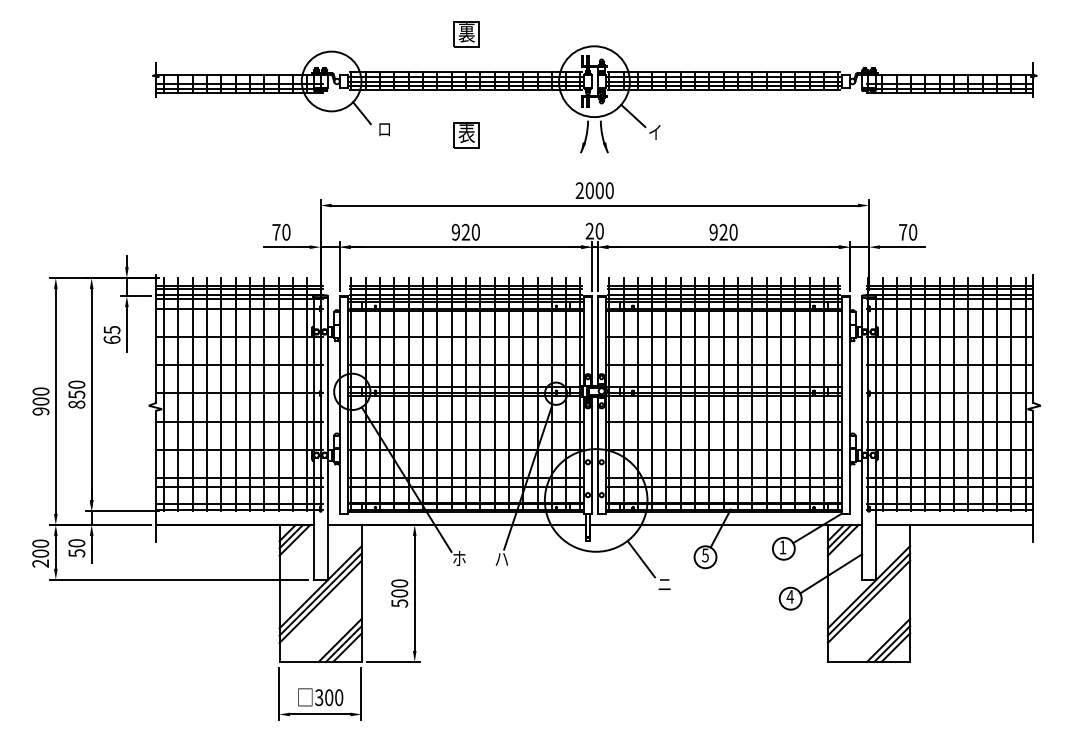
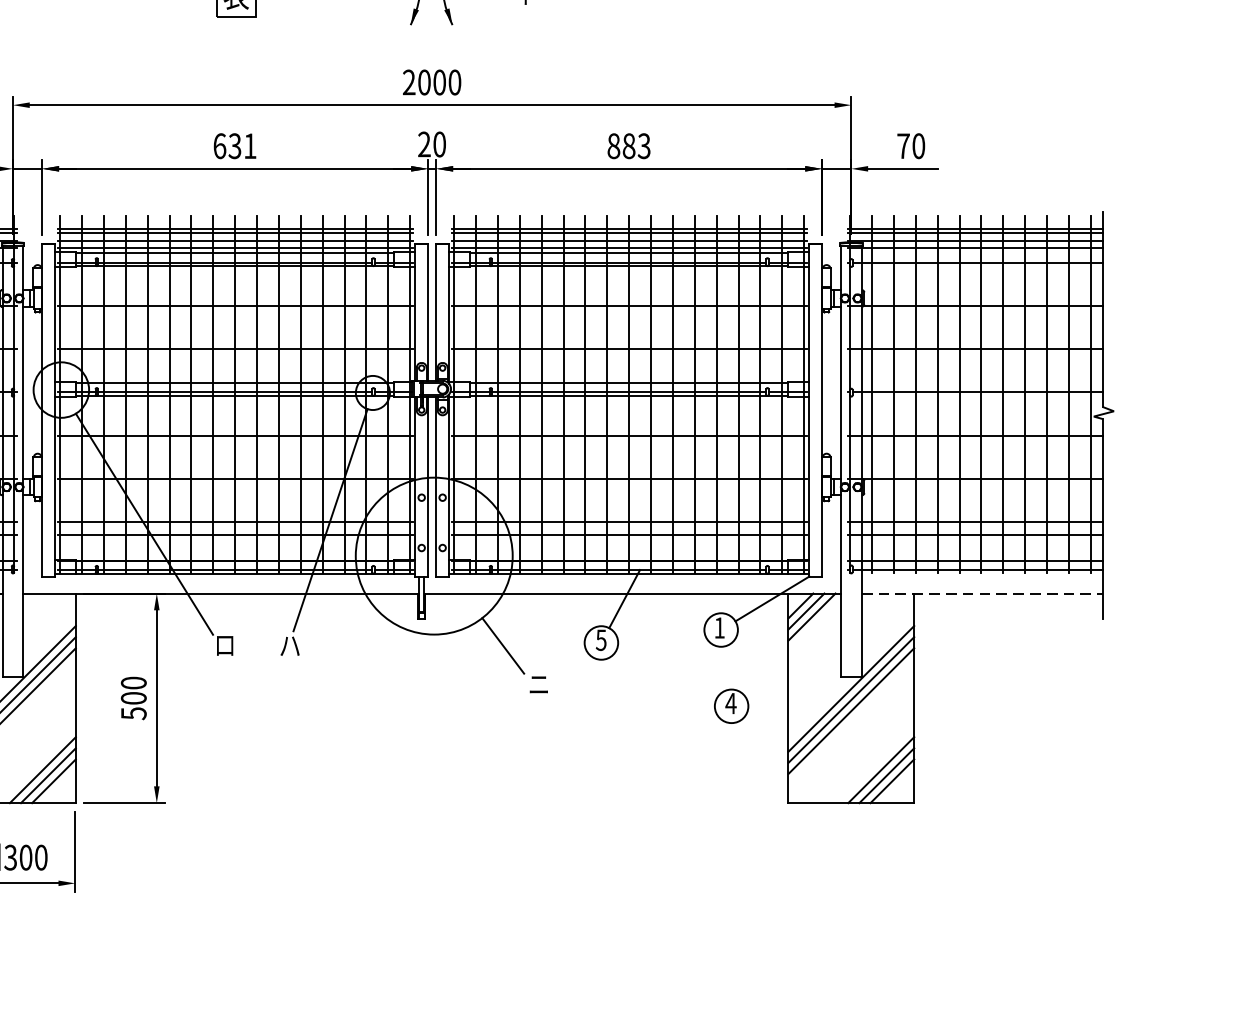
text: (465, 231) -> (234, 144), 920 -> 631
text: (723, 232) -> (628, 146), 920 -> 883
line: (954, 524) -> (982, 592), solid -> dashed
text: (459, 557) -> (225, 643), ホ -> ロ
line: (831, 573) -> (794, 667), removed

